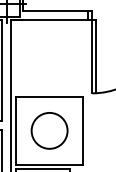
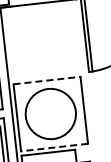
line: (49, 97) -> (46, 80), solid -> dashed
circle: (49, 130) -> (50, 113), size x1.4
line: (49, 164) -> (54, 147), solid -> dashed

